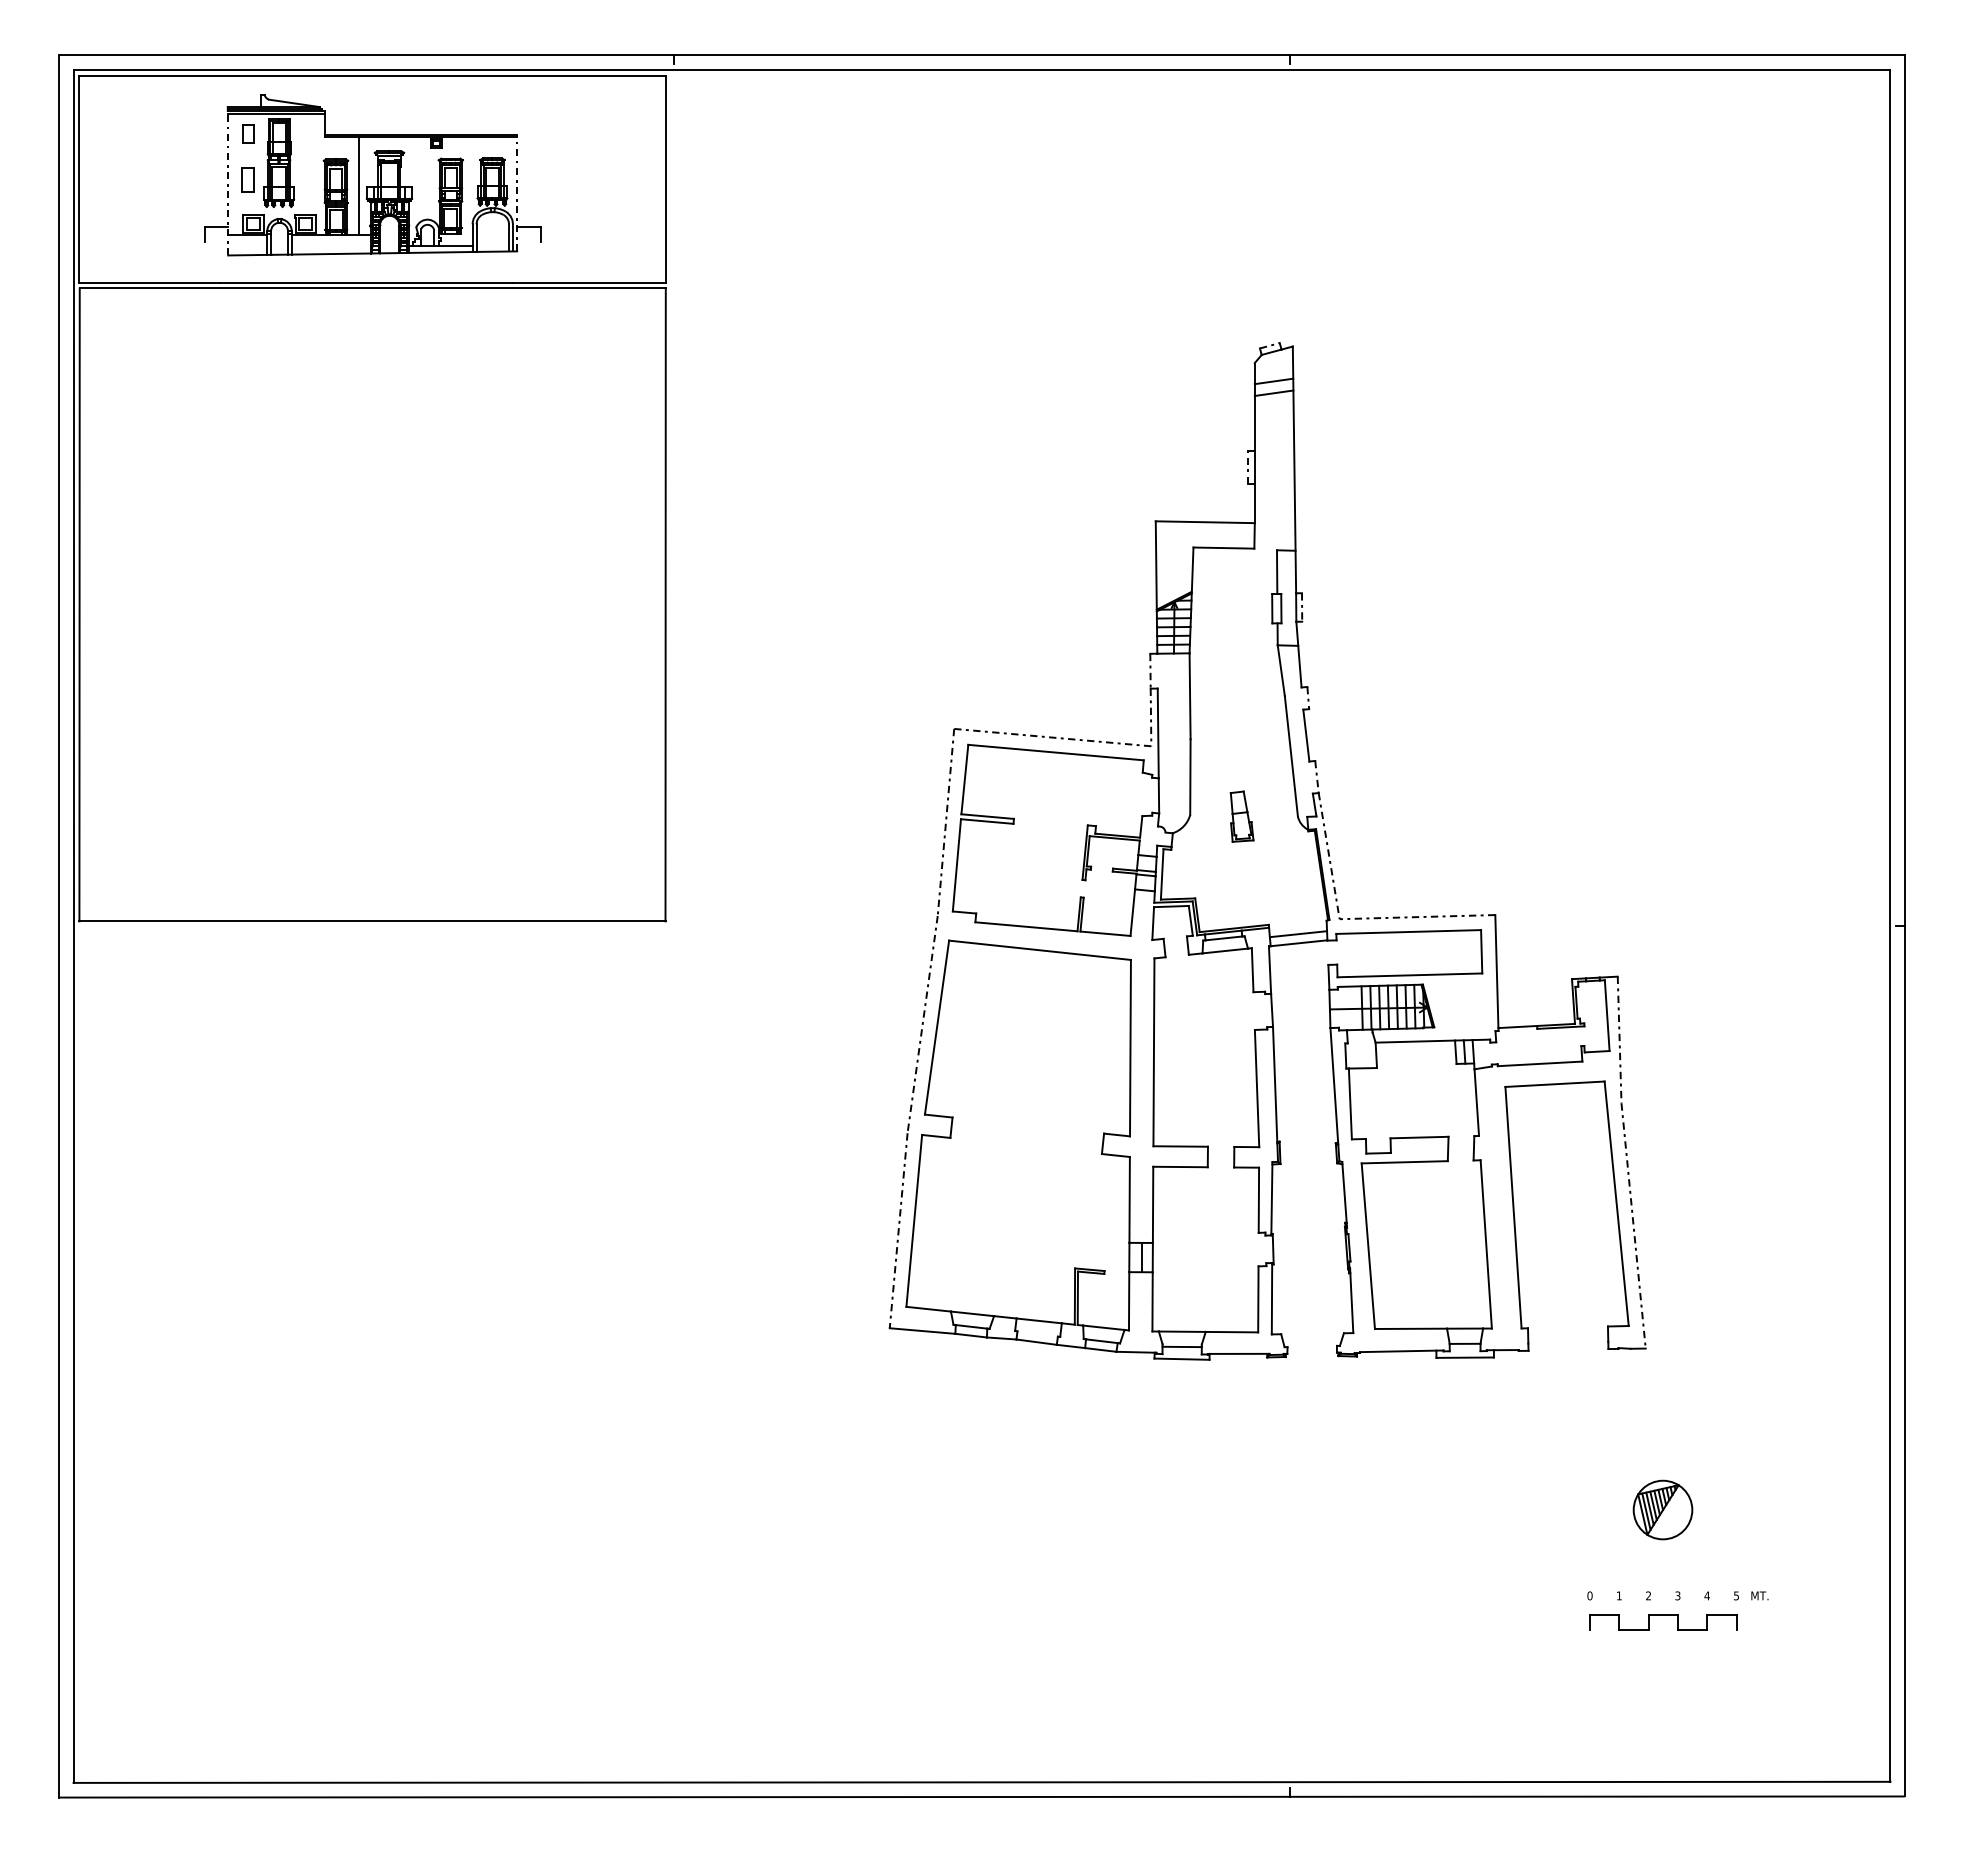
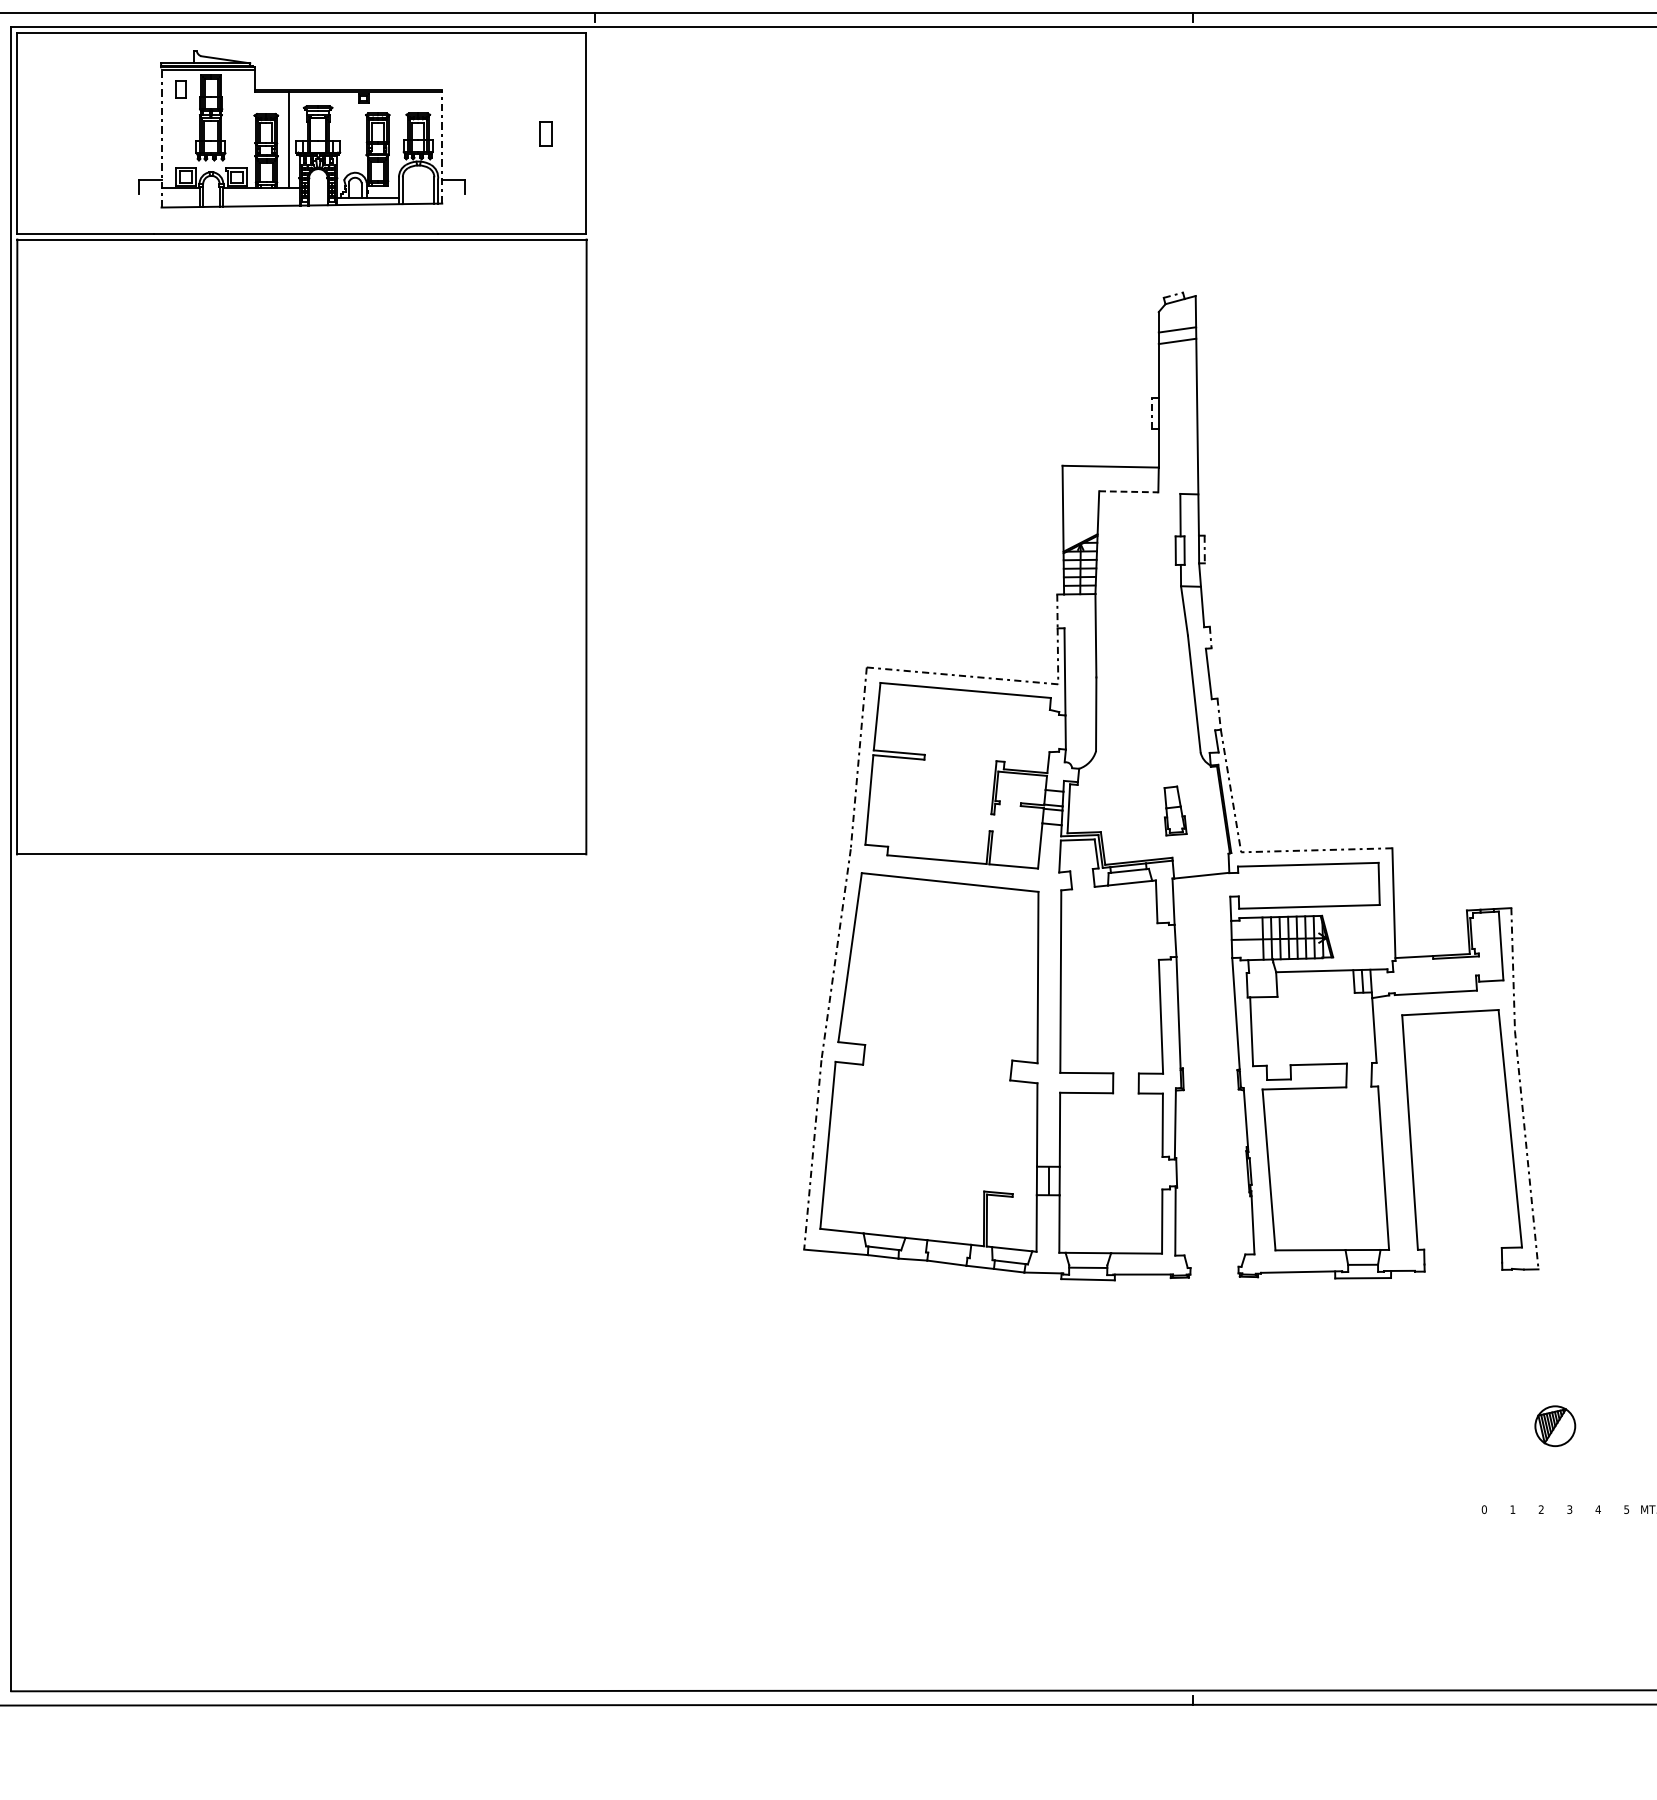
part: (247, 179) -> (545, 133), moved
line: (1224, 548) -> (1129, 492), solid -> dashed
part: (1241, 816) -> (1174, 810), moved
line: (1298, 934) -> (1201, 867), removed
part: (1662, 1509) -> (1554, 1425), size x0.7
part: (1663, 1615) -> (1555, 1528), removed

